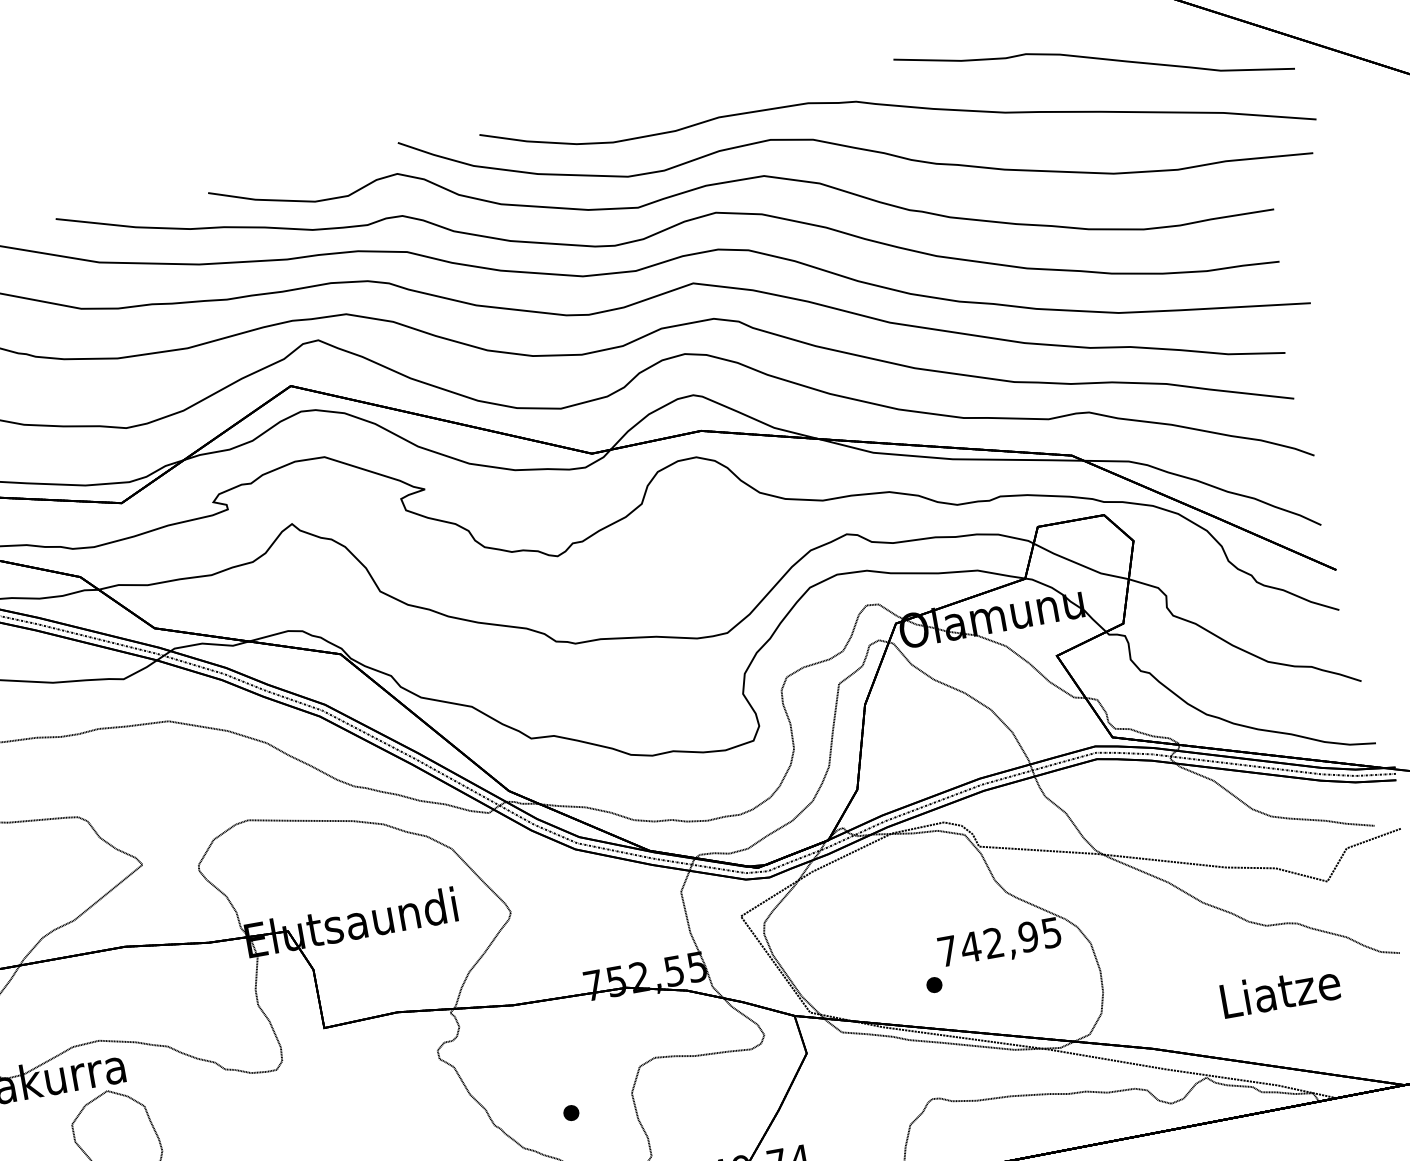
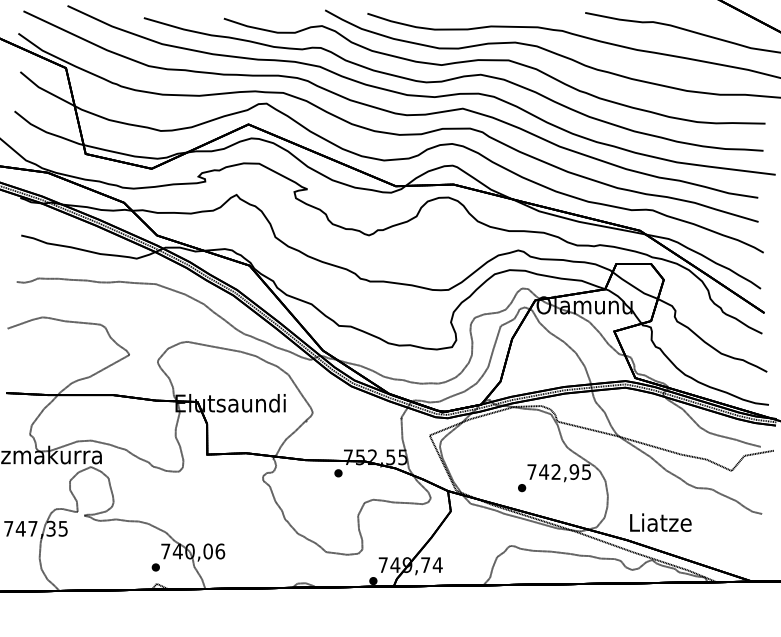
text: (1279, 991) -> (660, 522), moved
part: (571, 1113) -> (338, 473), moved

